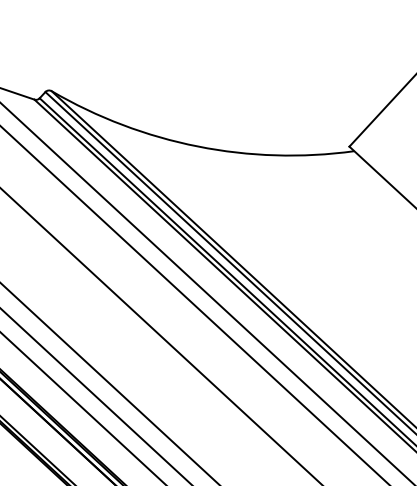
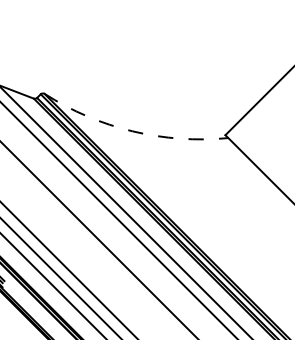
arc: (197, 146) -> (132, 131), solid -> dashed

